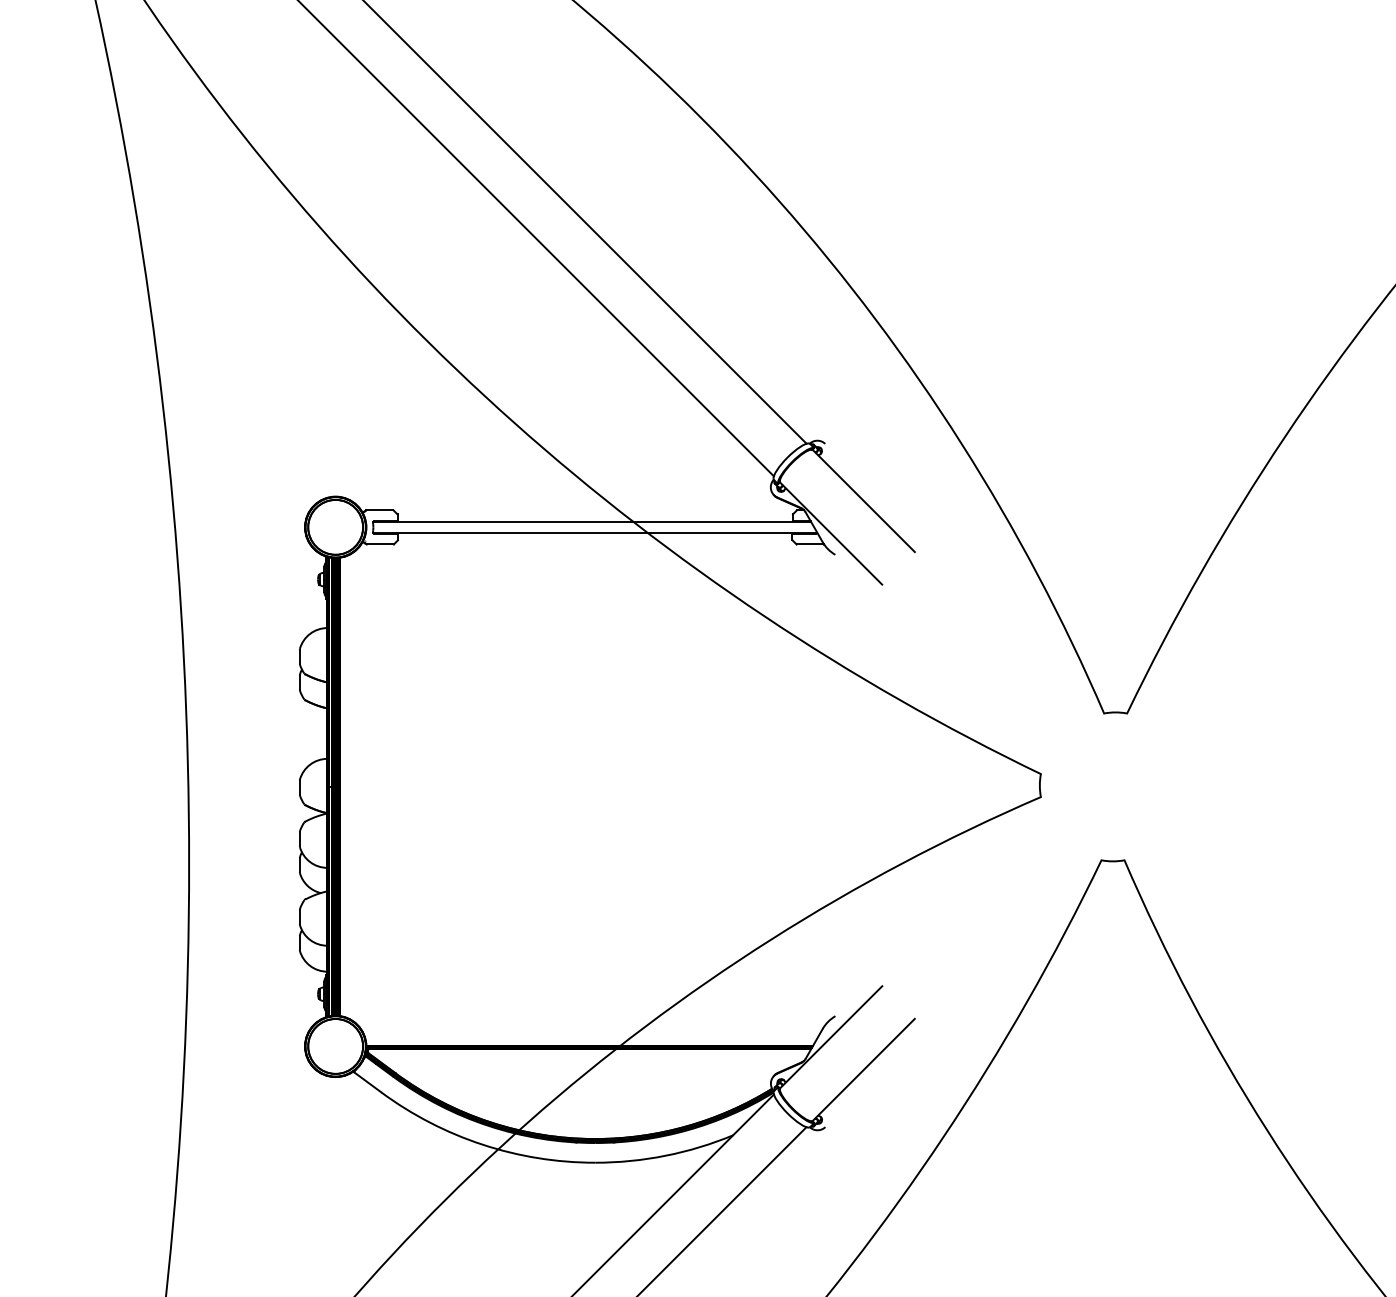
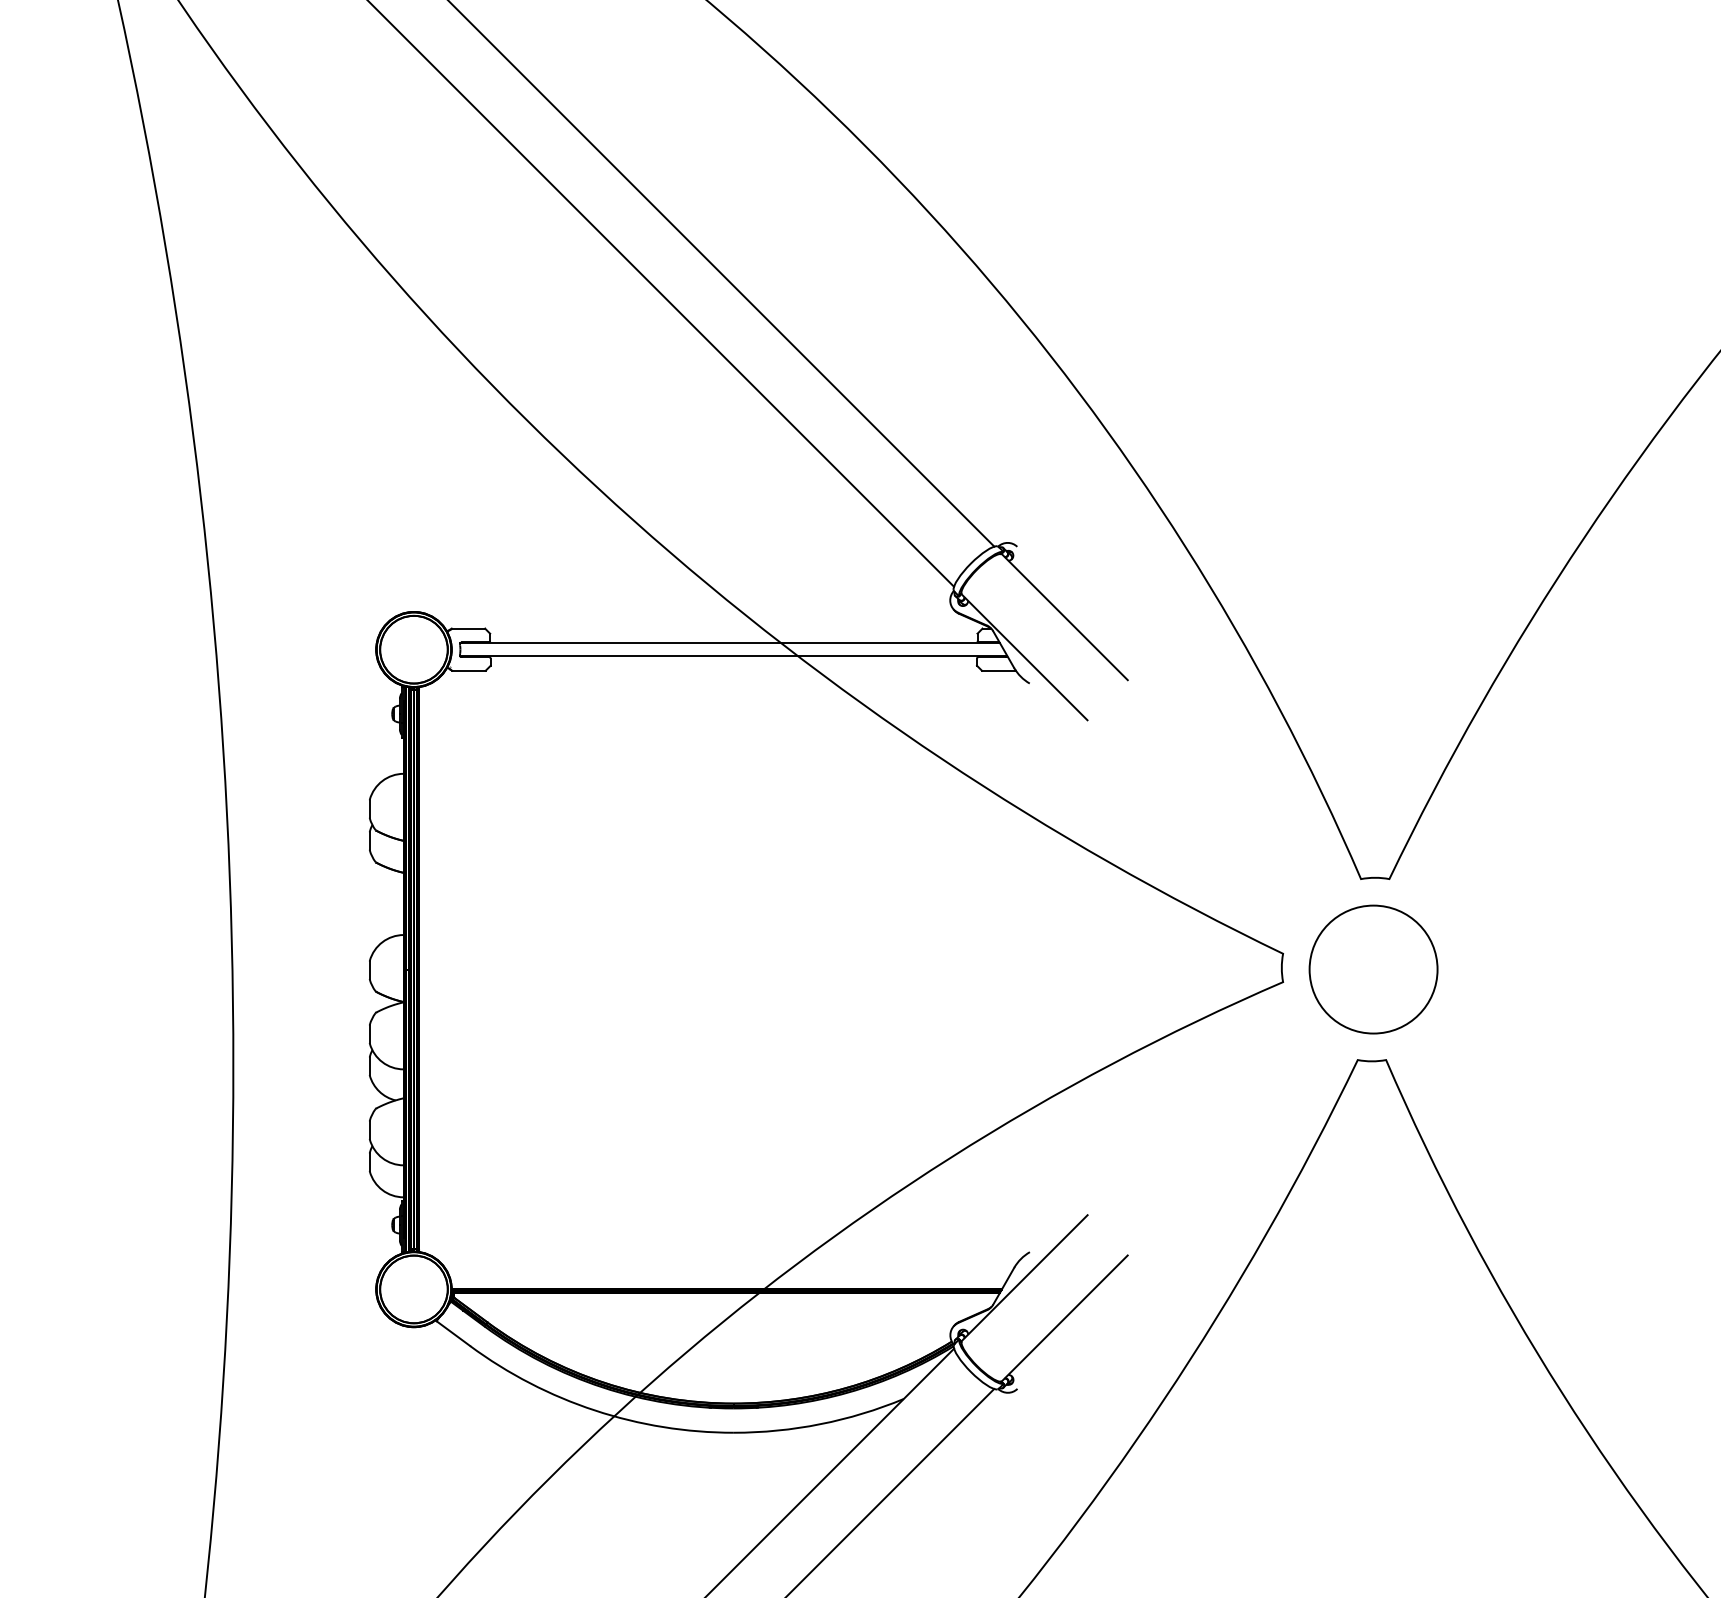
circle: (1114, 786) -> (1373, 969), added

